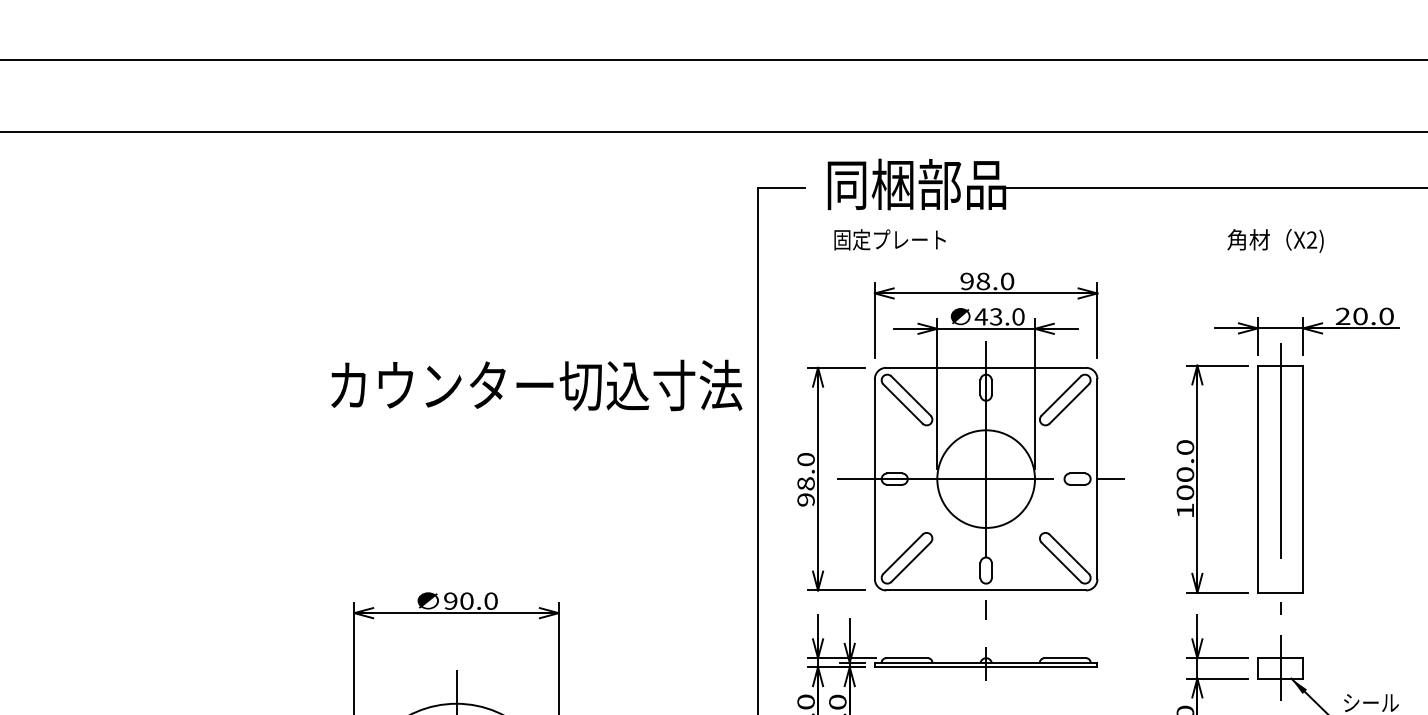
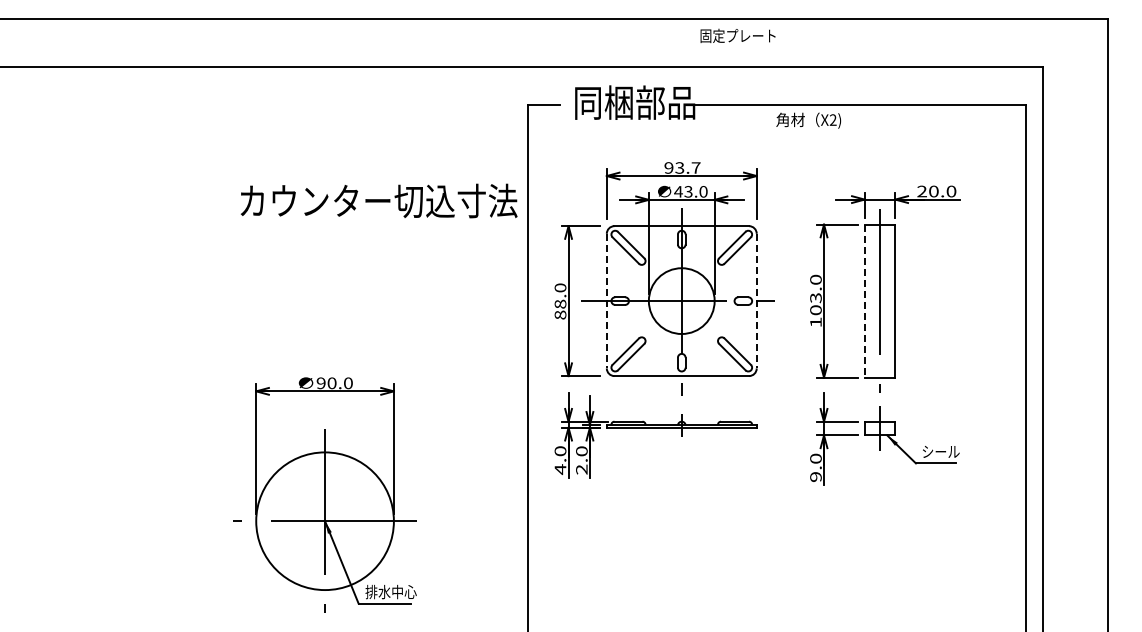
text: (889, 239) -> (737, 35), moved
text: (1275, 240) -> (808, 120), moved
text: (994, 280) -> (687, 167), 98.0 -> 93.7
text: (535, 384) -> (378, 200), moved
text: (1184, 475) -> (815, 298), 100.0 -> 103.0
line: (874, 479) -> (606, 301), solid -> dashed
line: (1097, 479) -> (756, 301), solid -> dashed
line: (1257, 479) -> (864, 301), solid -> dashed
text: (806, 499) -> (560, 314), 98.0 -> 88.0

